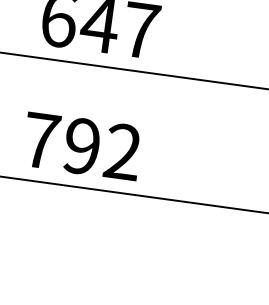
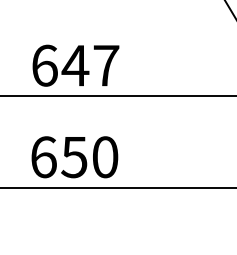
text: (81, 146) -> (74, 157), 792 -> 650

